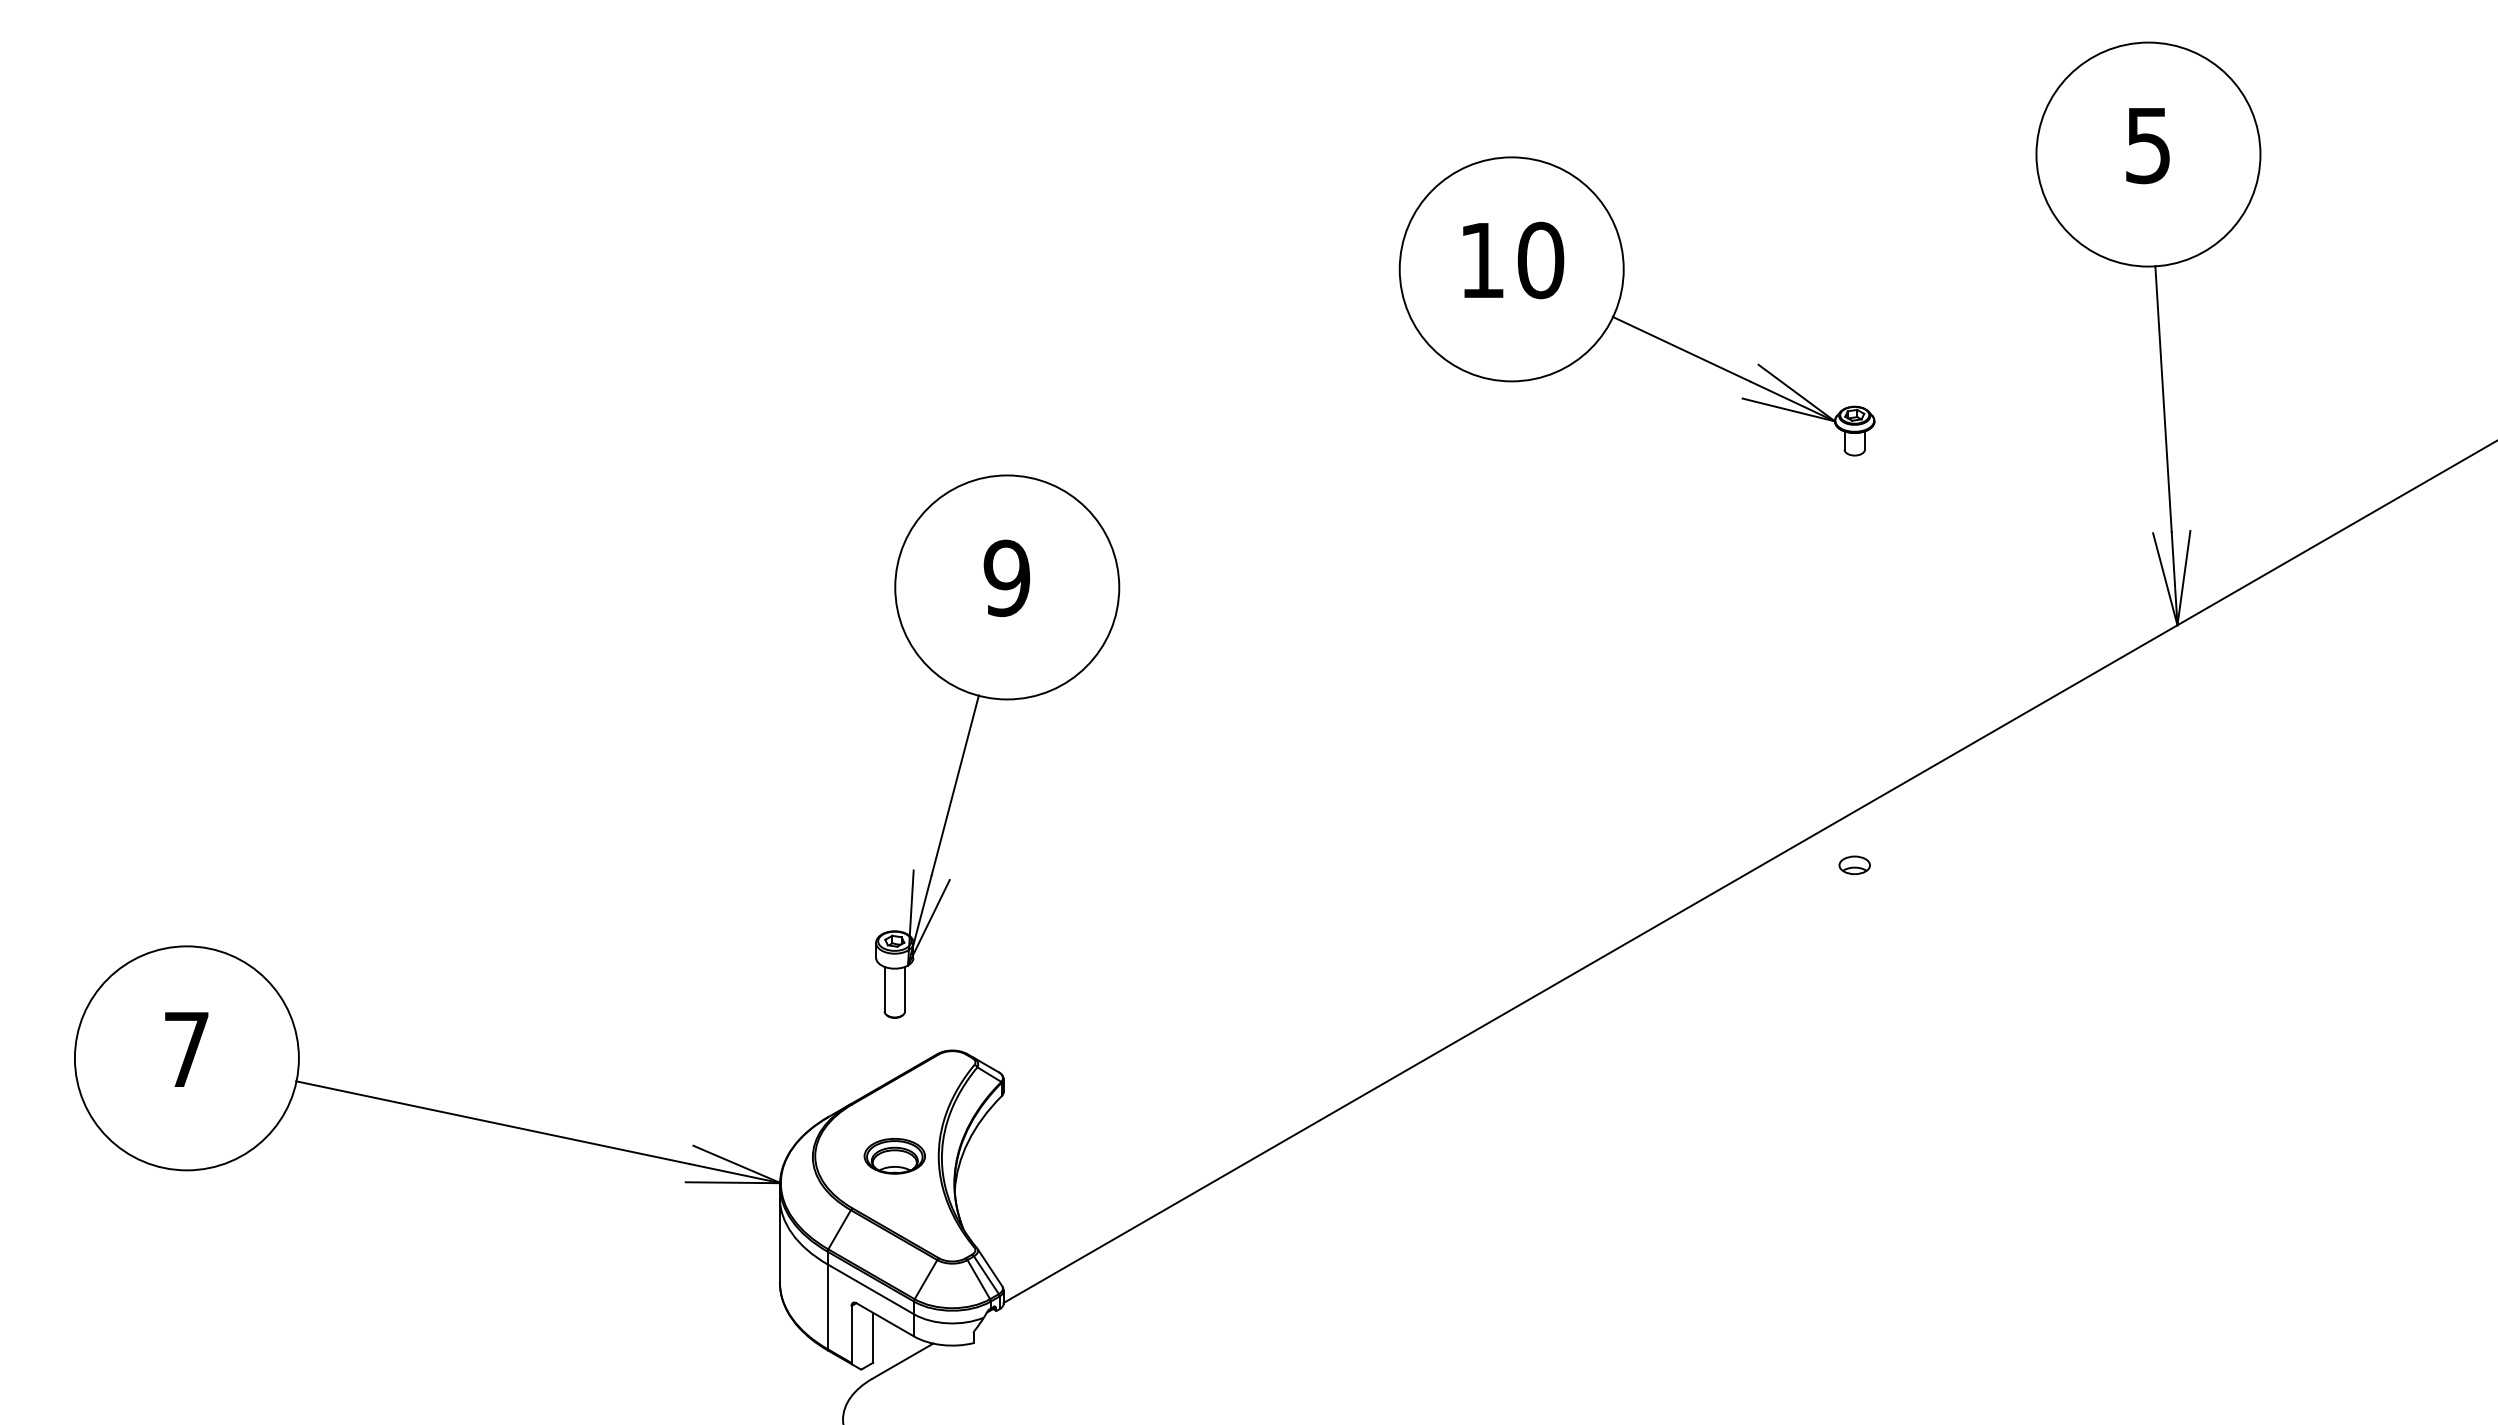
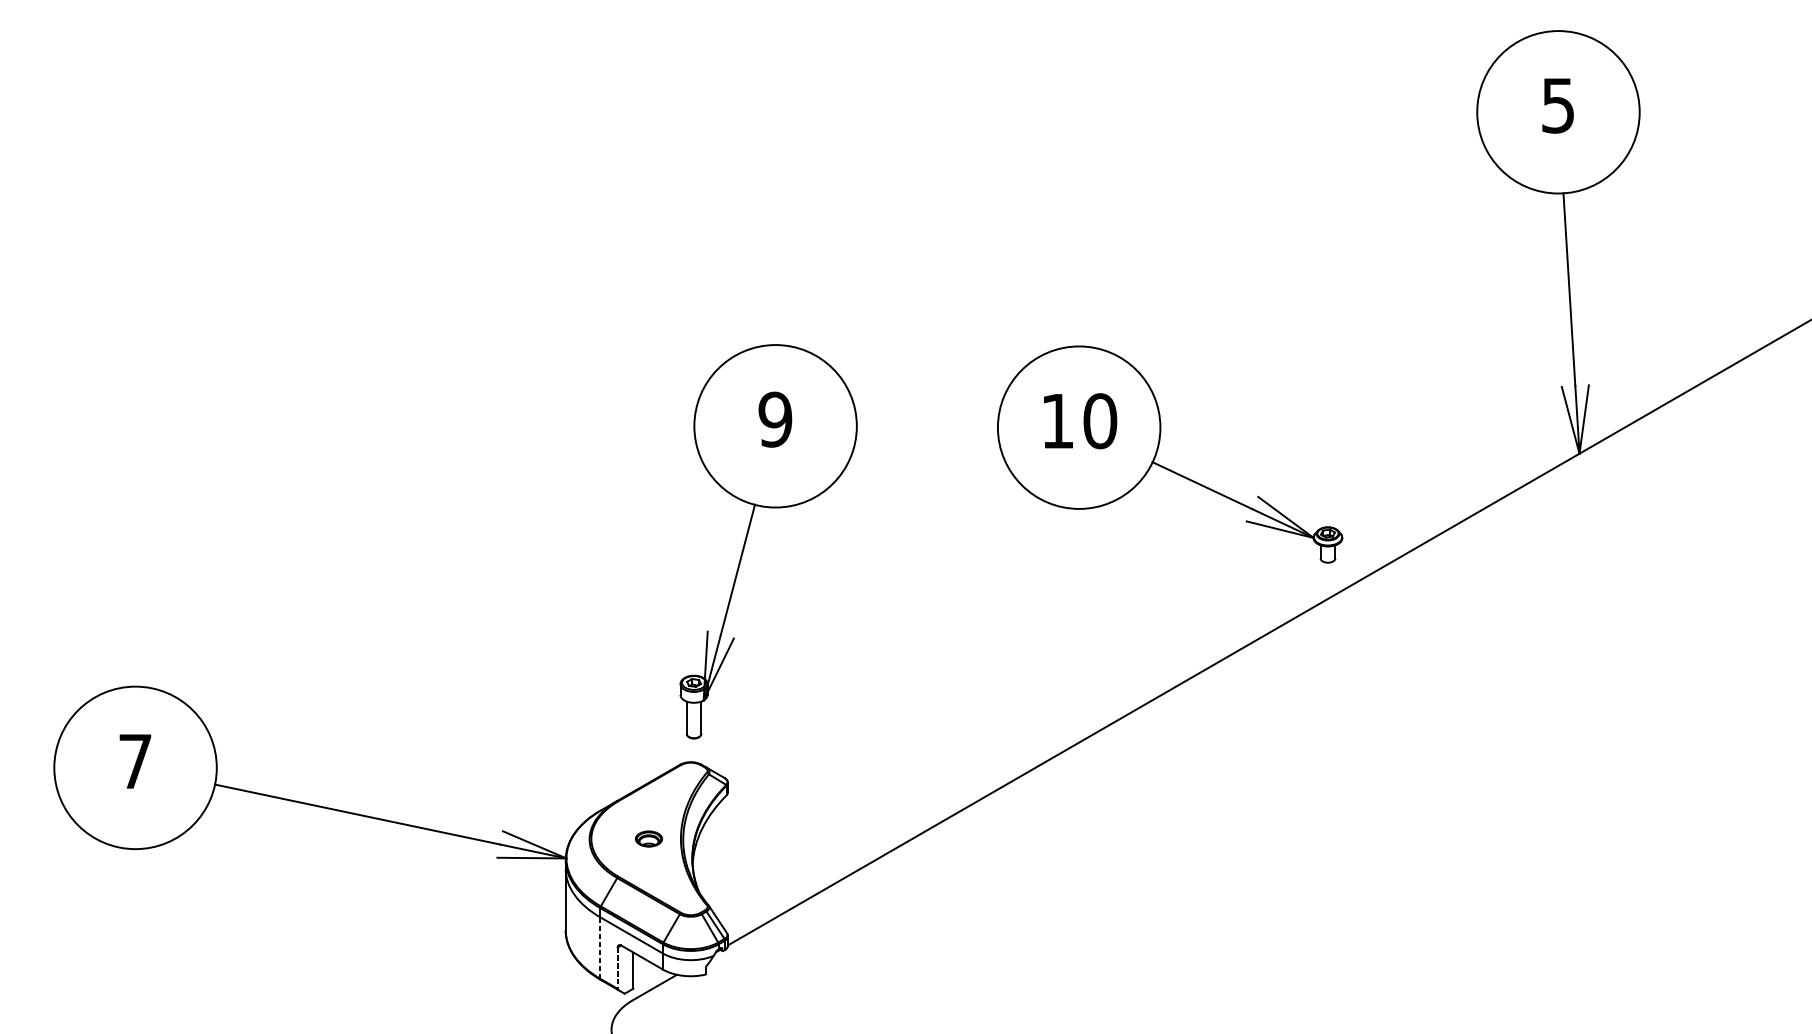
part: (1620, 300) -> (1158, 450), moved
part: (969, 736) -> (748, 534), moved
part: (1854, 865) -> (1345, 627), removed
part: (894, 1156) -> (648, 839), size x0.6
line: (827, 1306) -> (600, 947), solid -> dashed
line: (851, 1334) -> (617, 968), solid -> dashed

